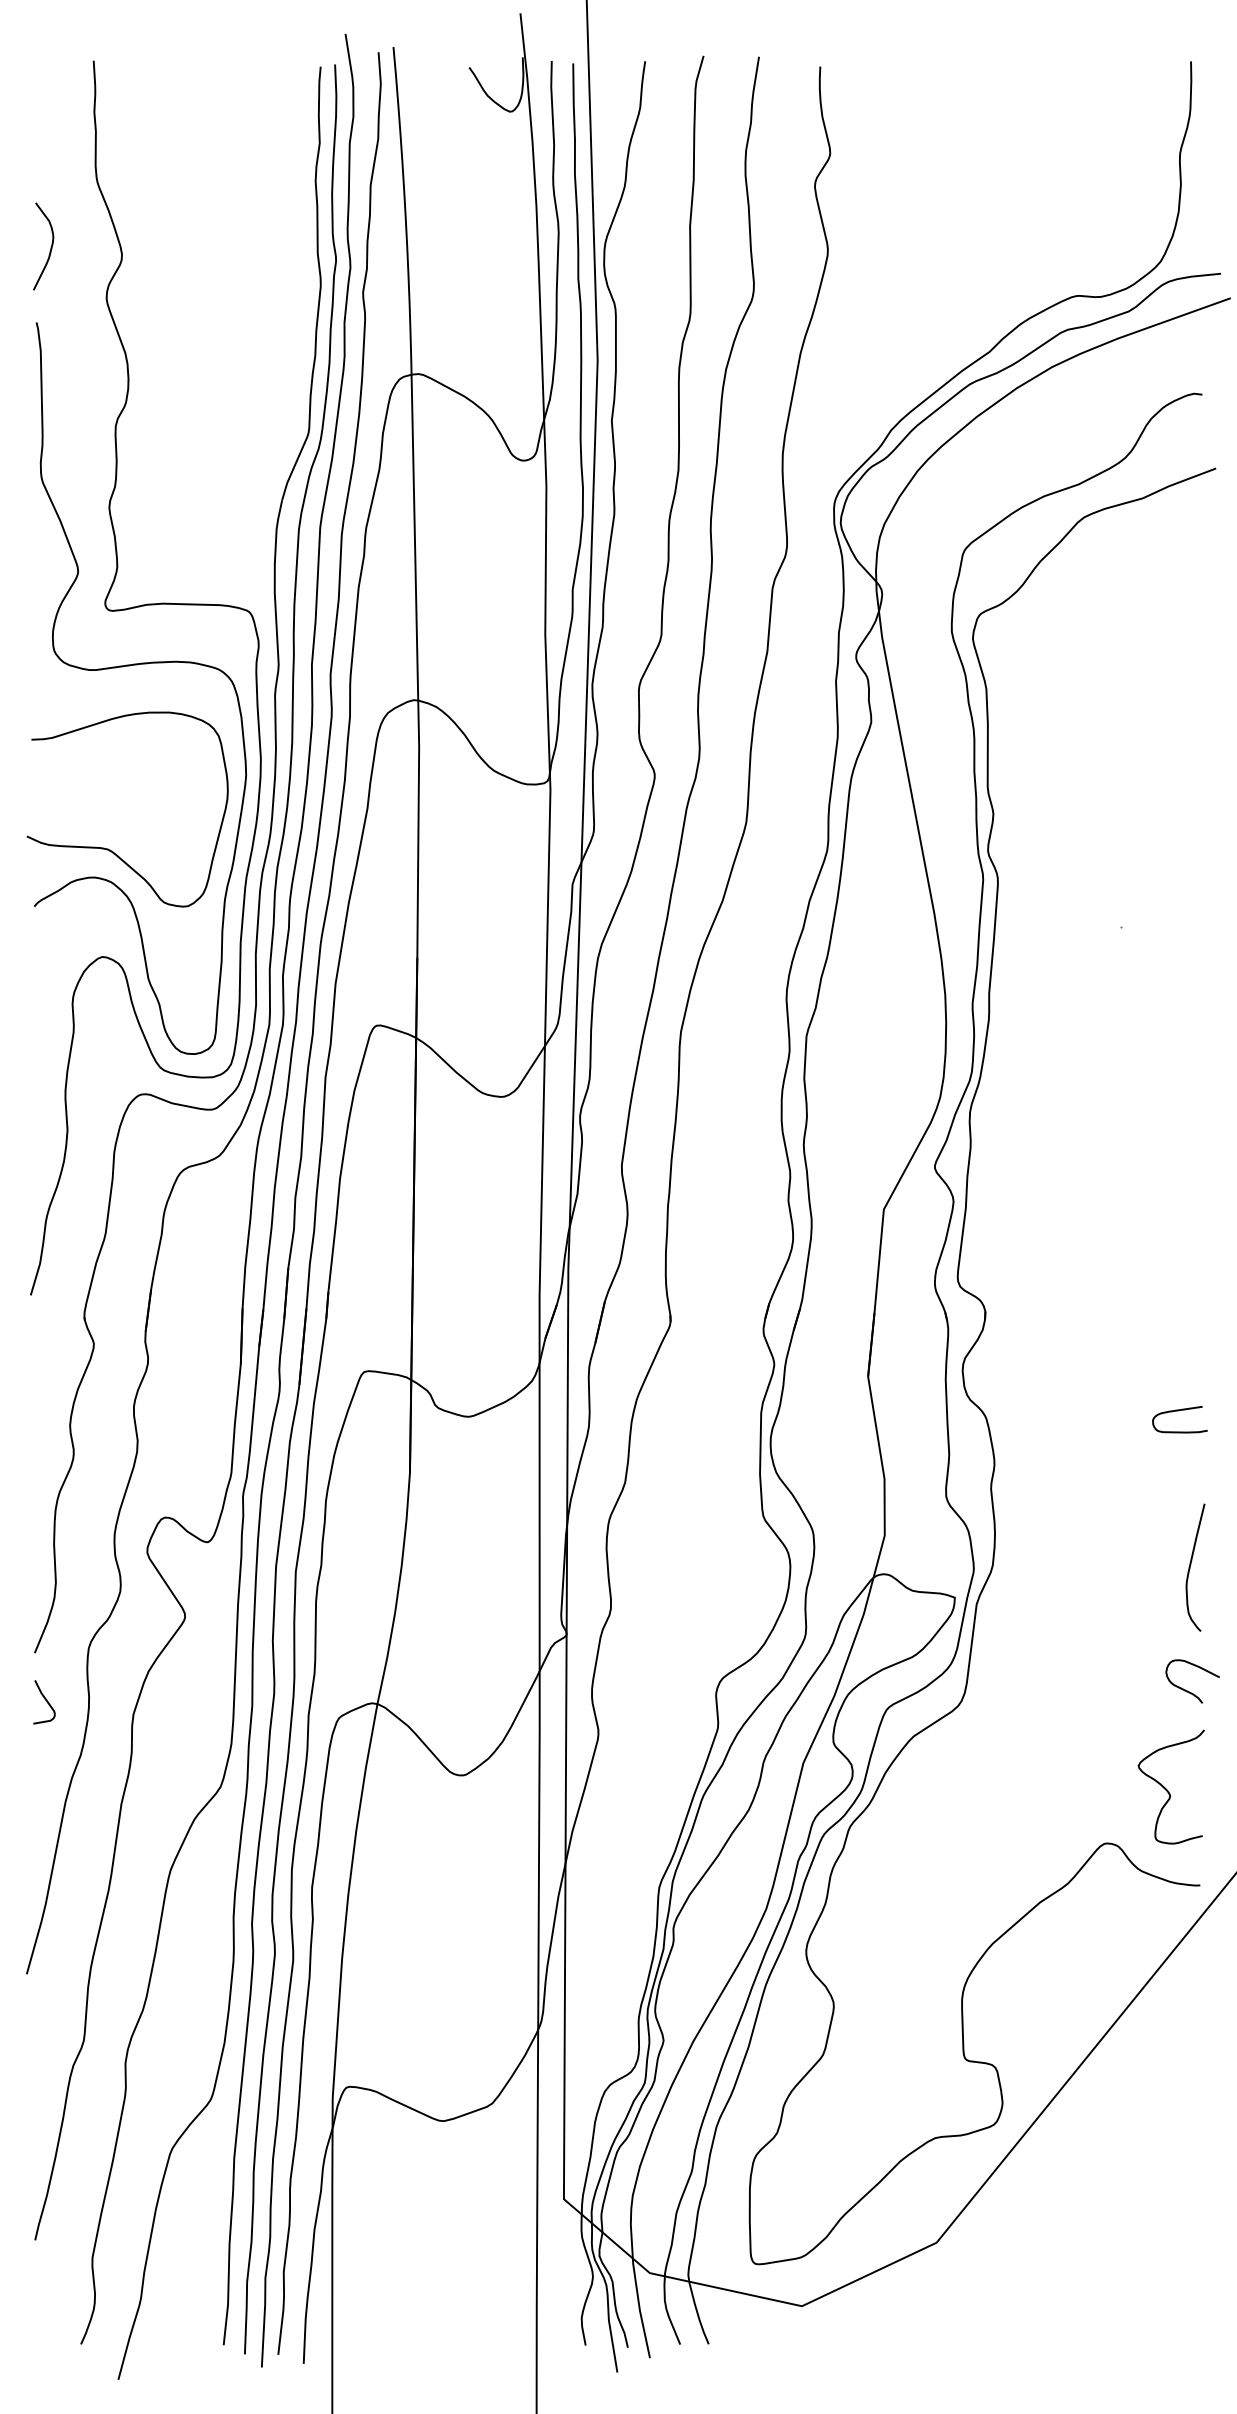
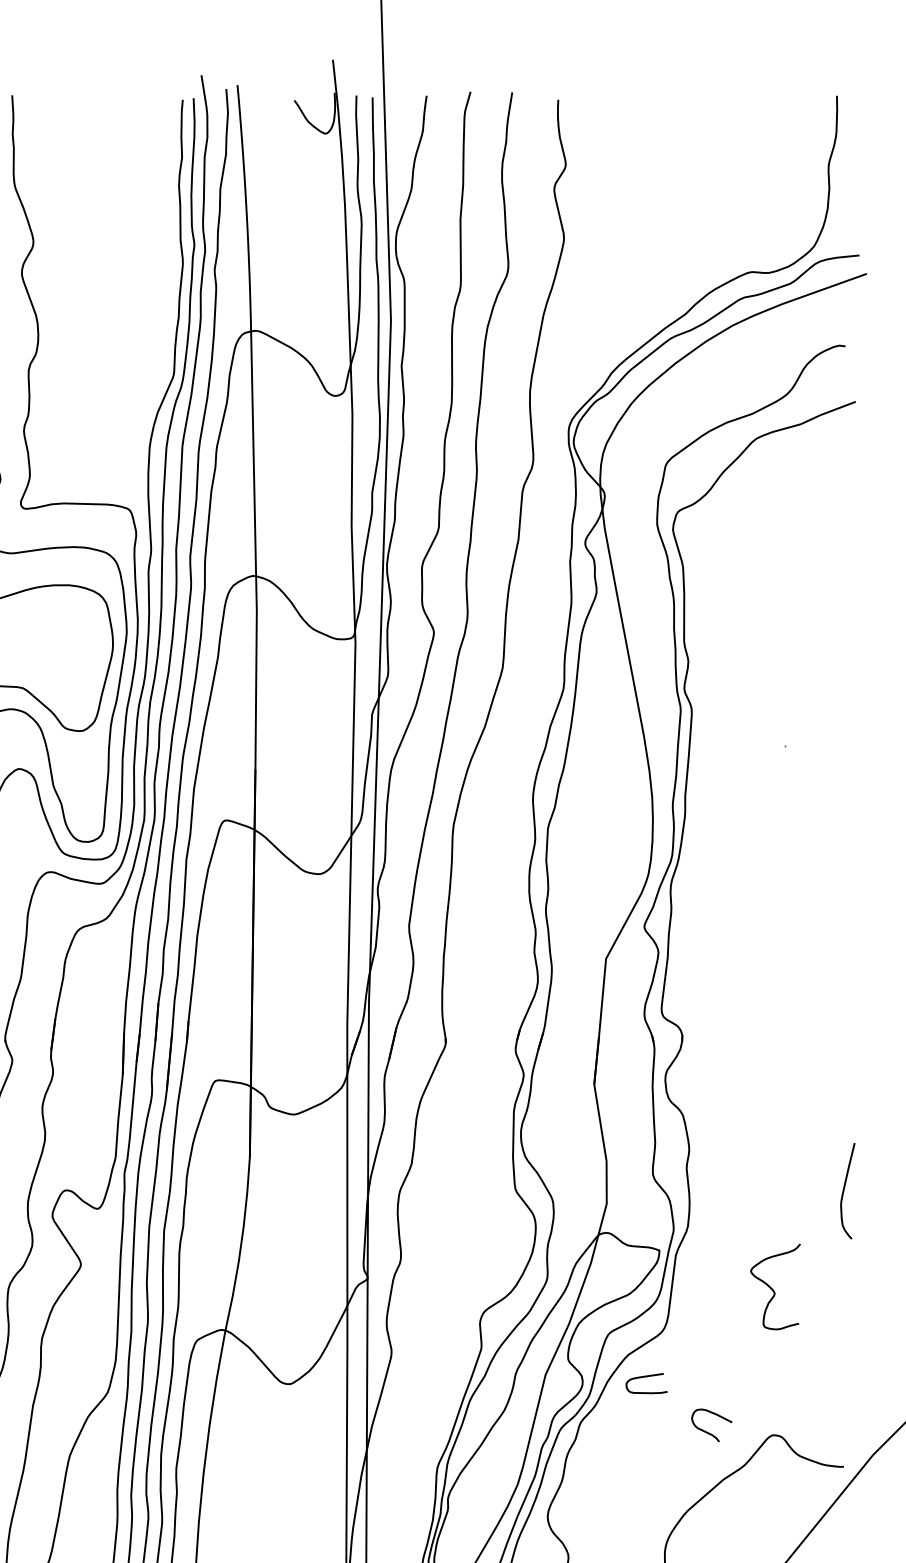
curve: (1179, 1411) -> (646, 1377), moved
curve: (1191, 1565) -> (844, 1189), moved
curve: (1187, 1690) -> (708, 1432), moved
curve: (1167, 1789) -> (772, 1288), moved

